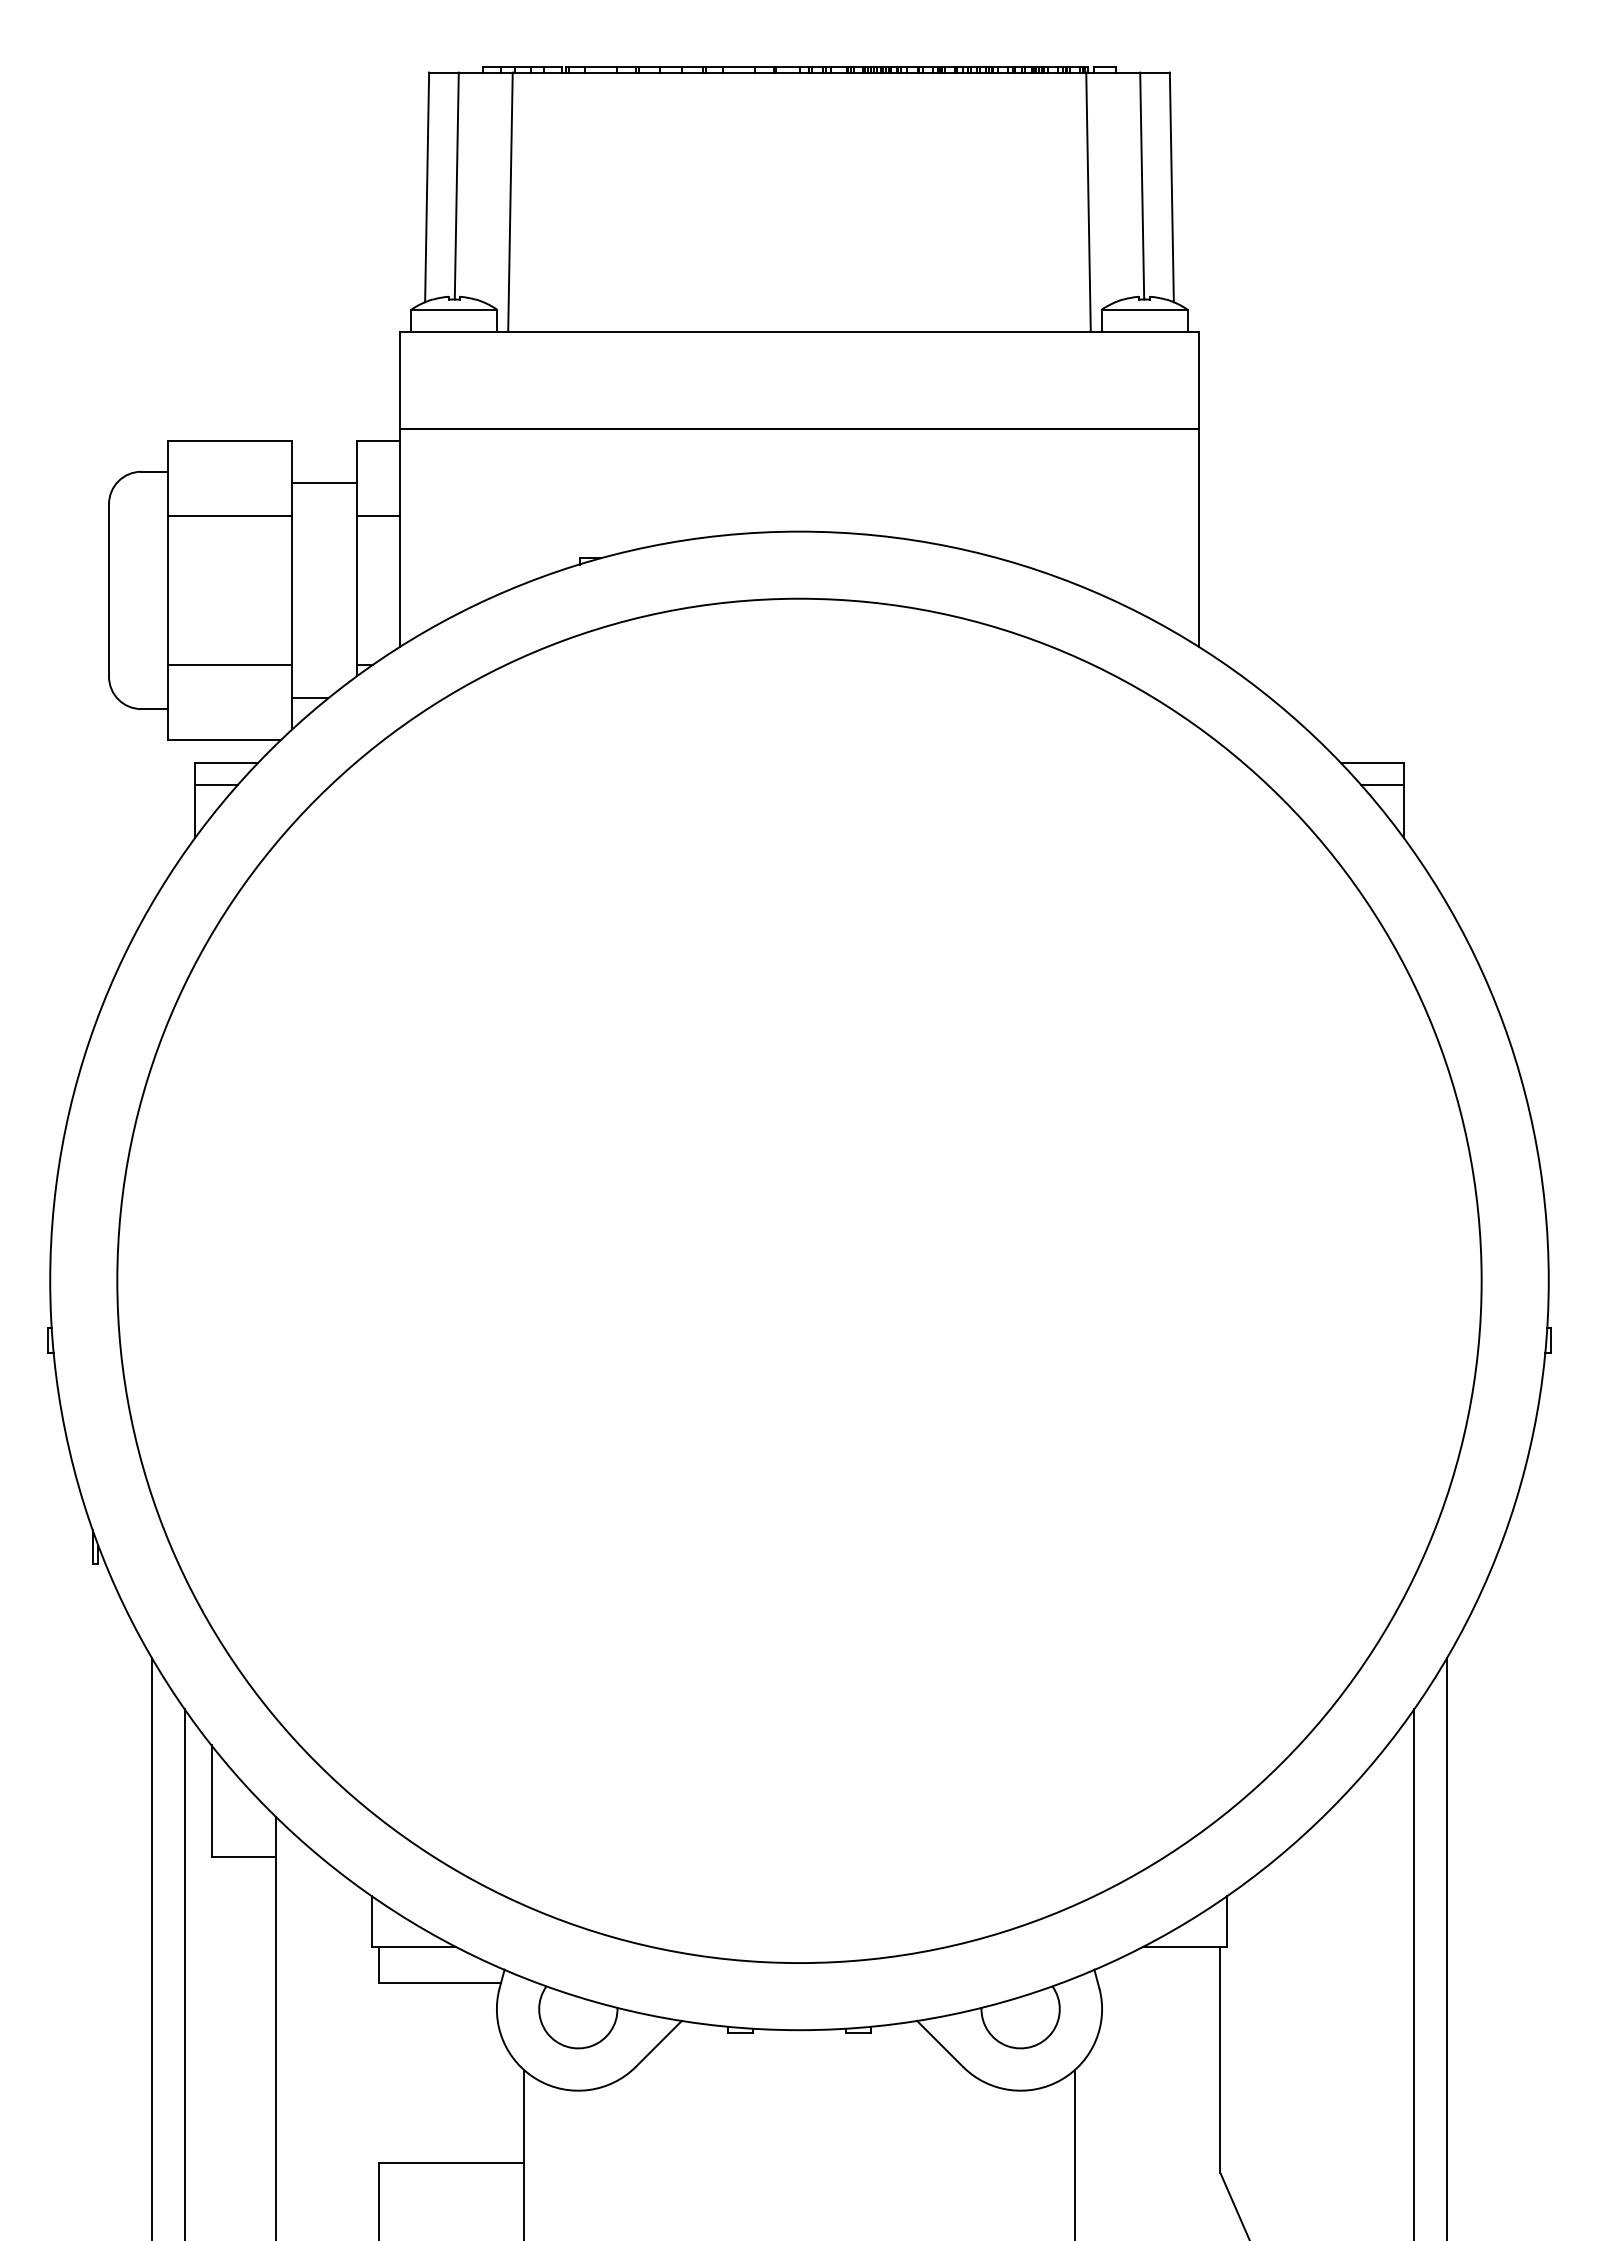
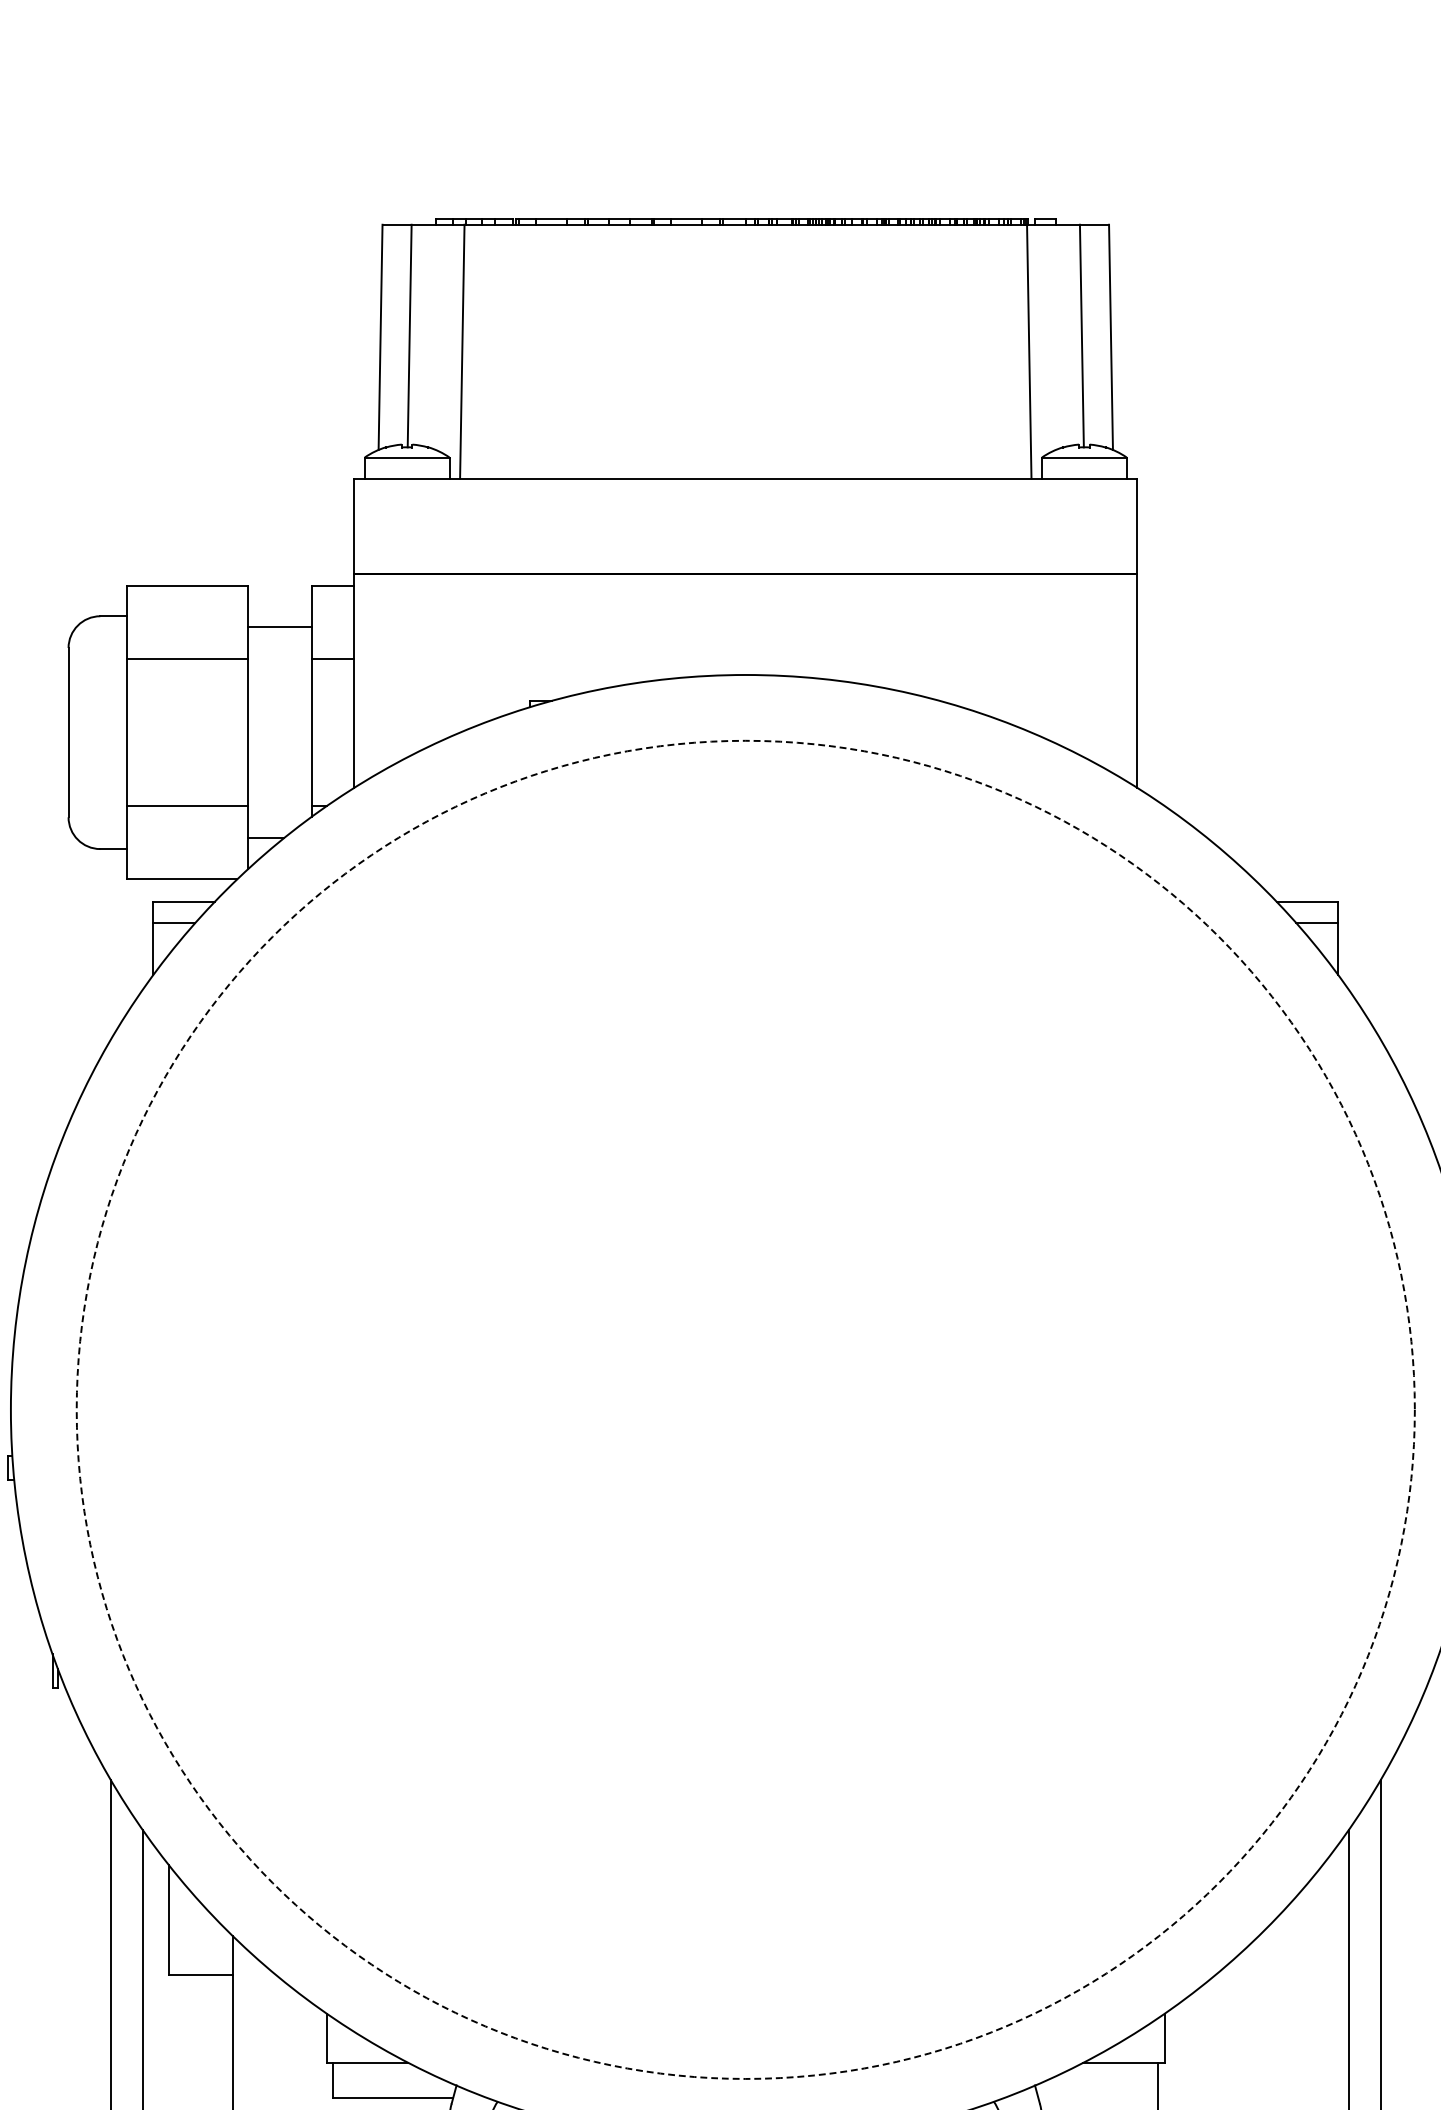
circle: (799, 1280) -> (745, 1409), solid -> dashed

